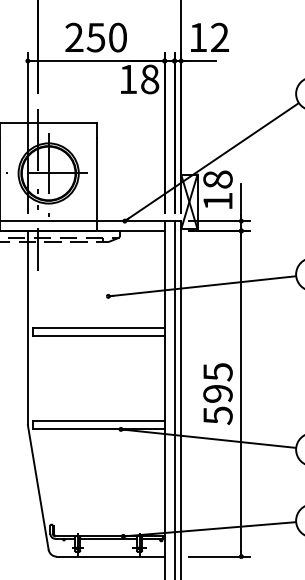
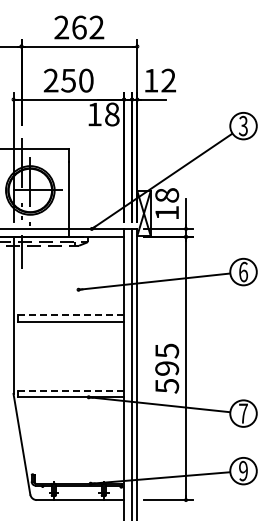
line: (98, 328) -> (70, 315), solid -> dashed
line: (98, 421) -> (70, 390), solid -> dashed

